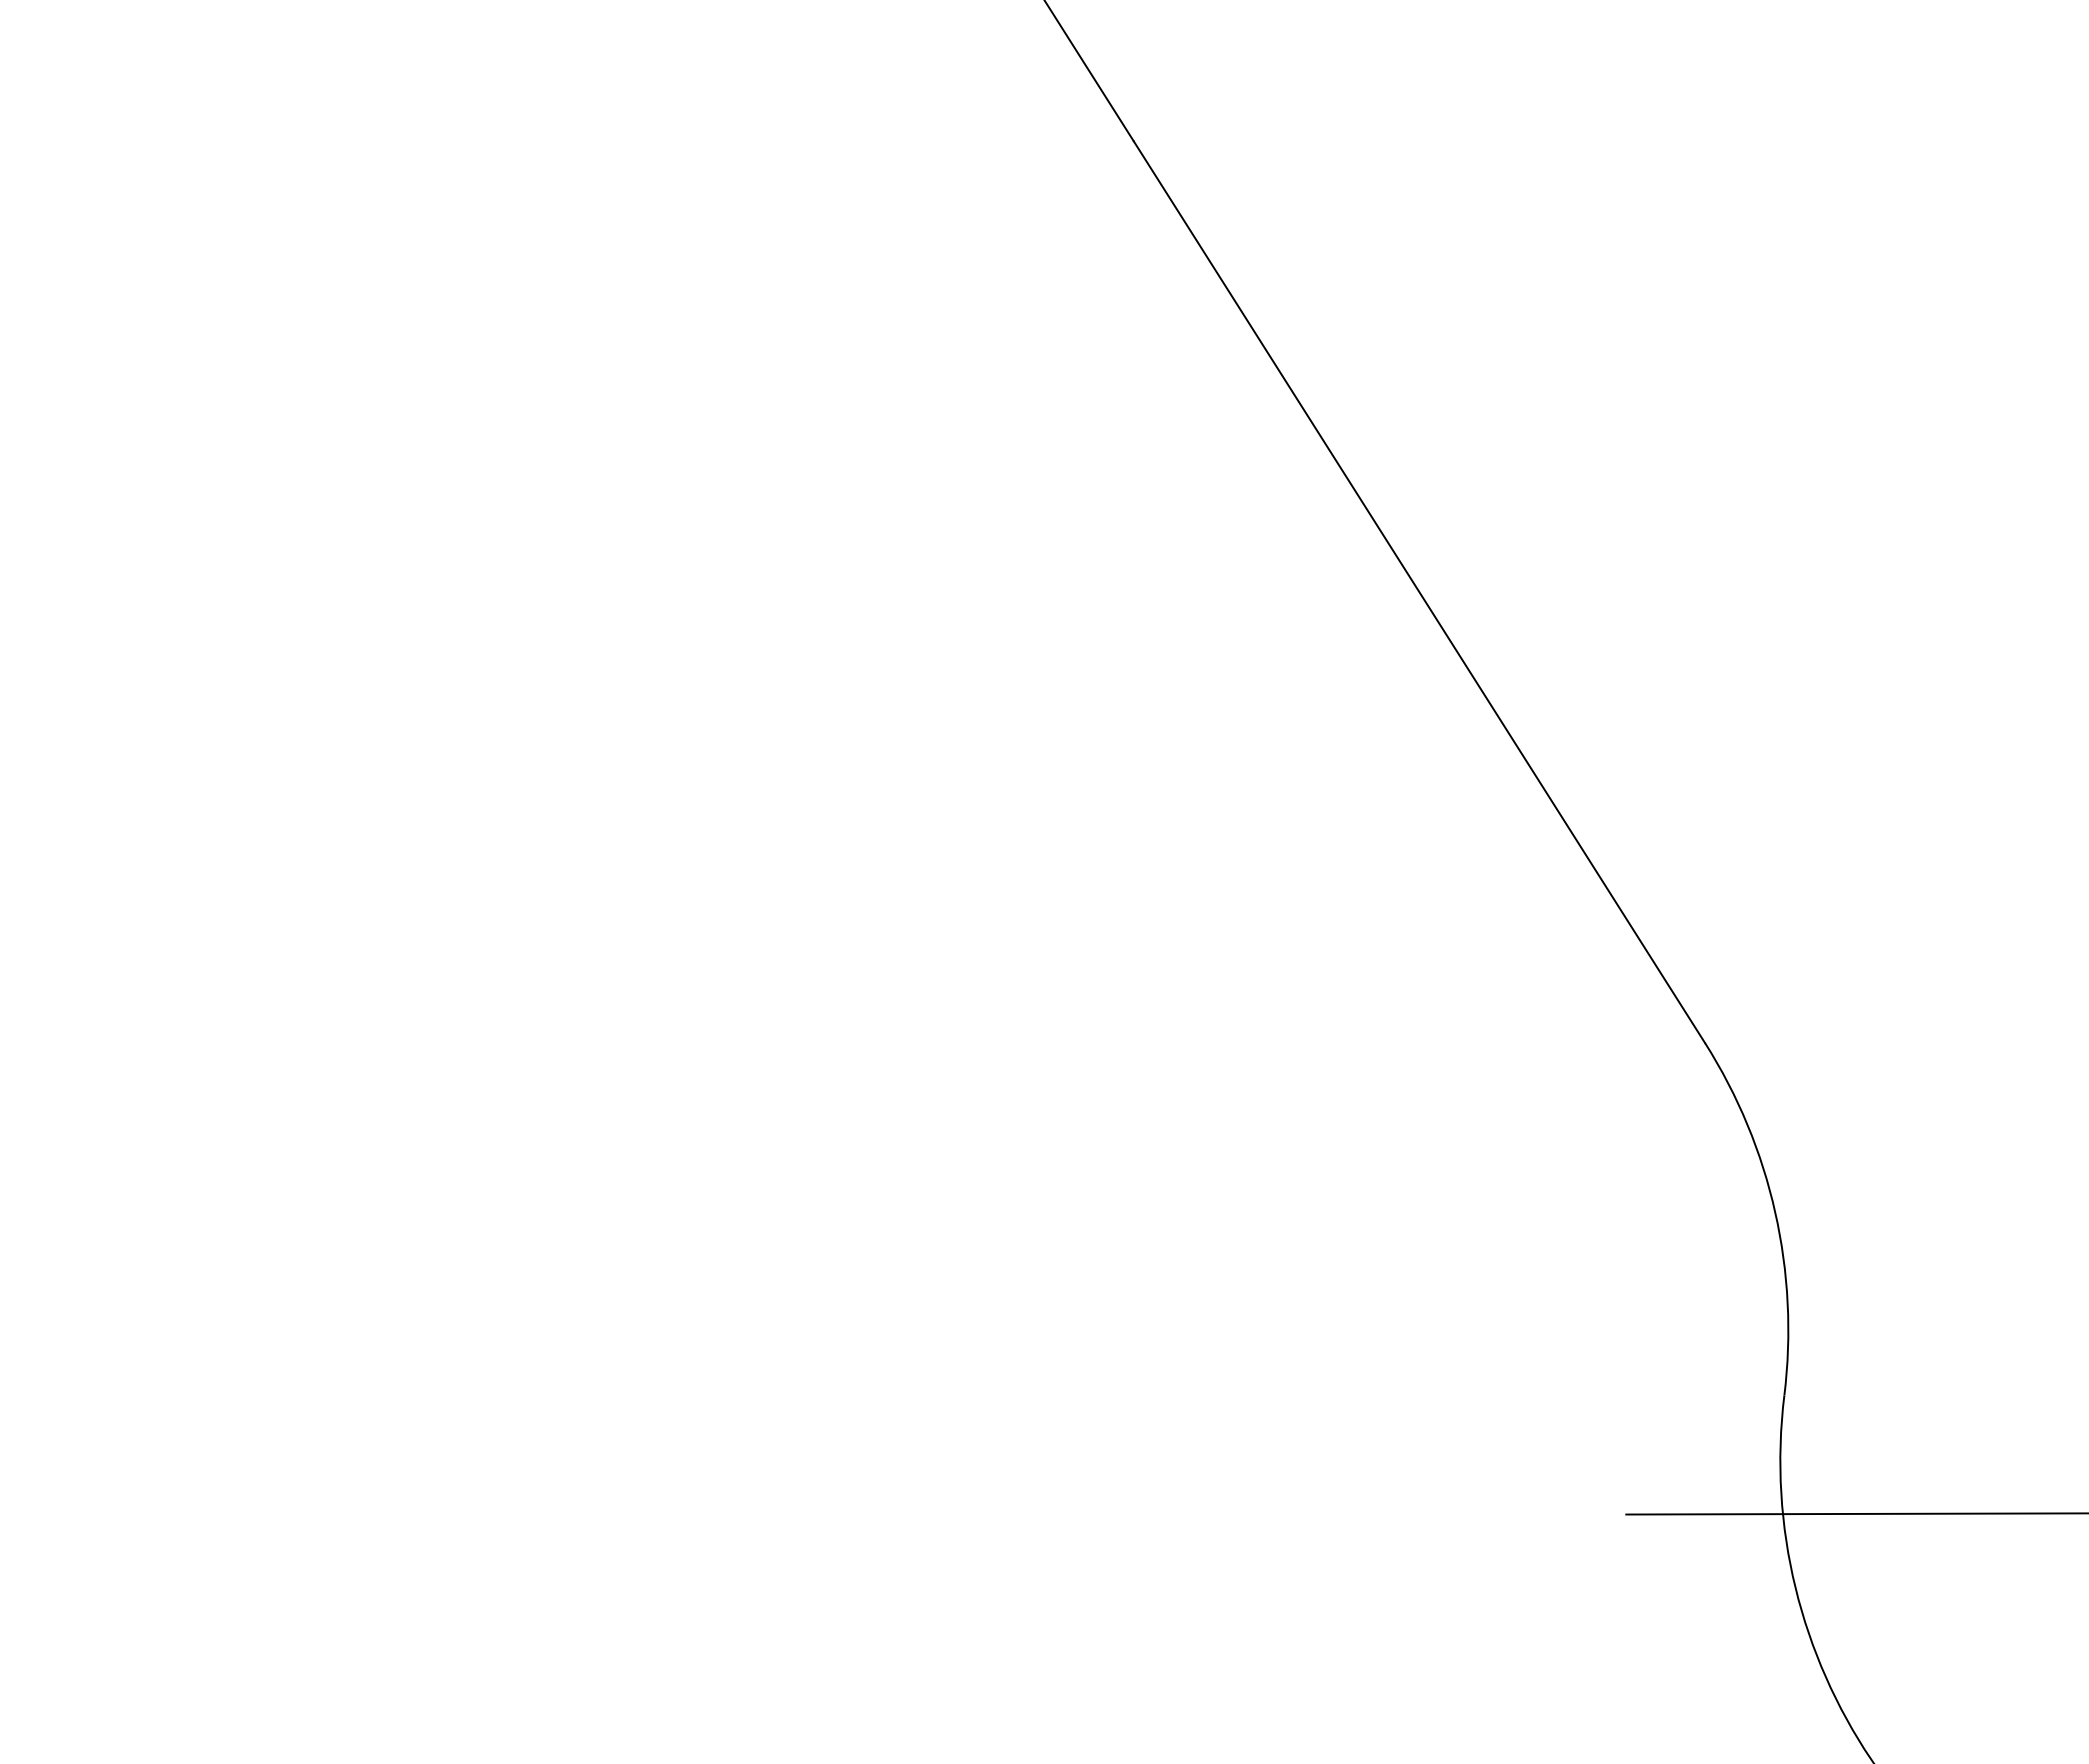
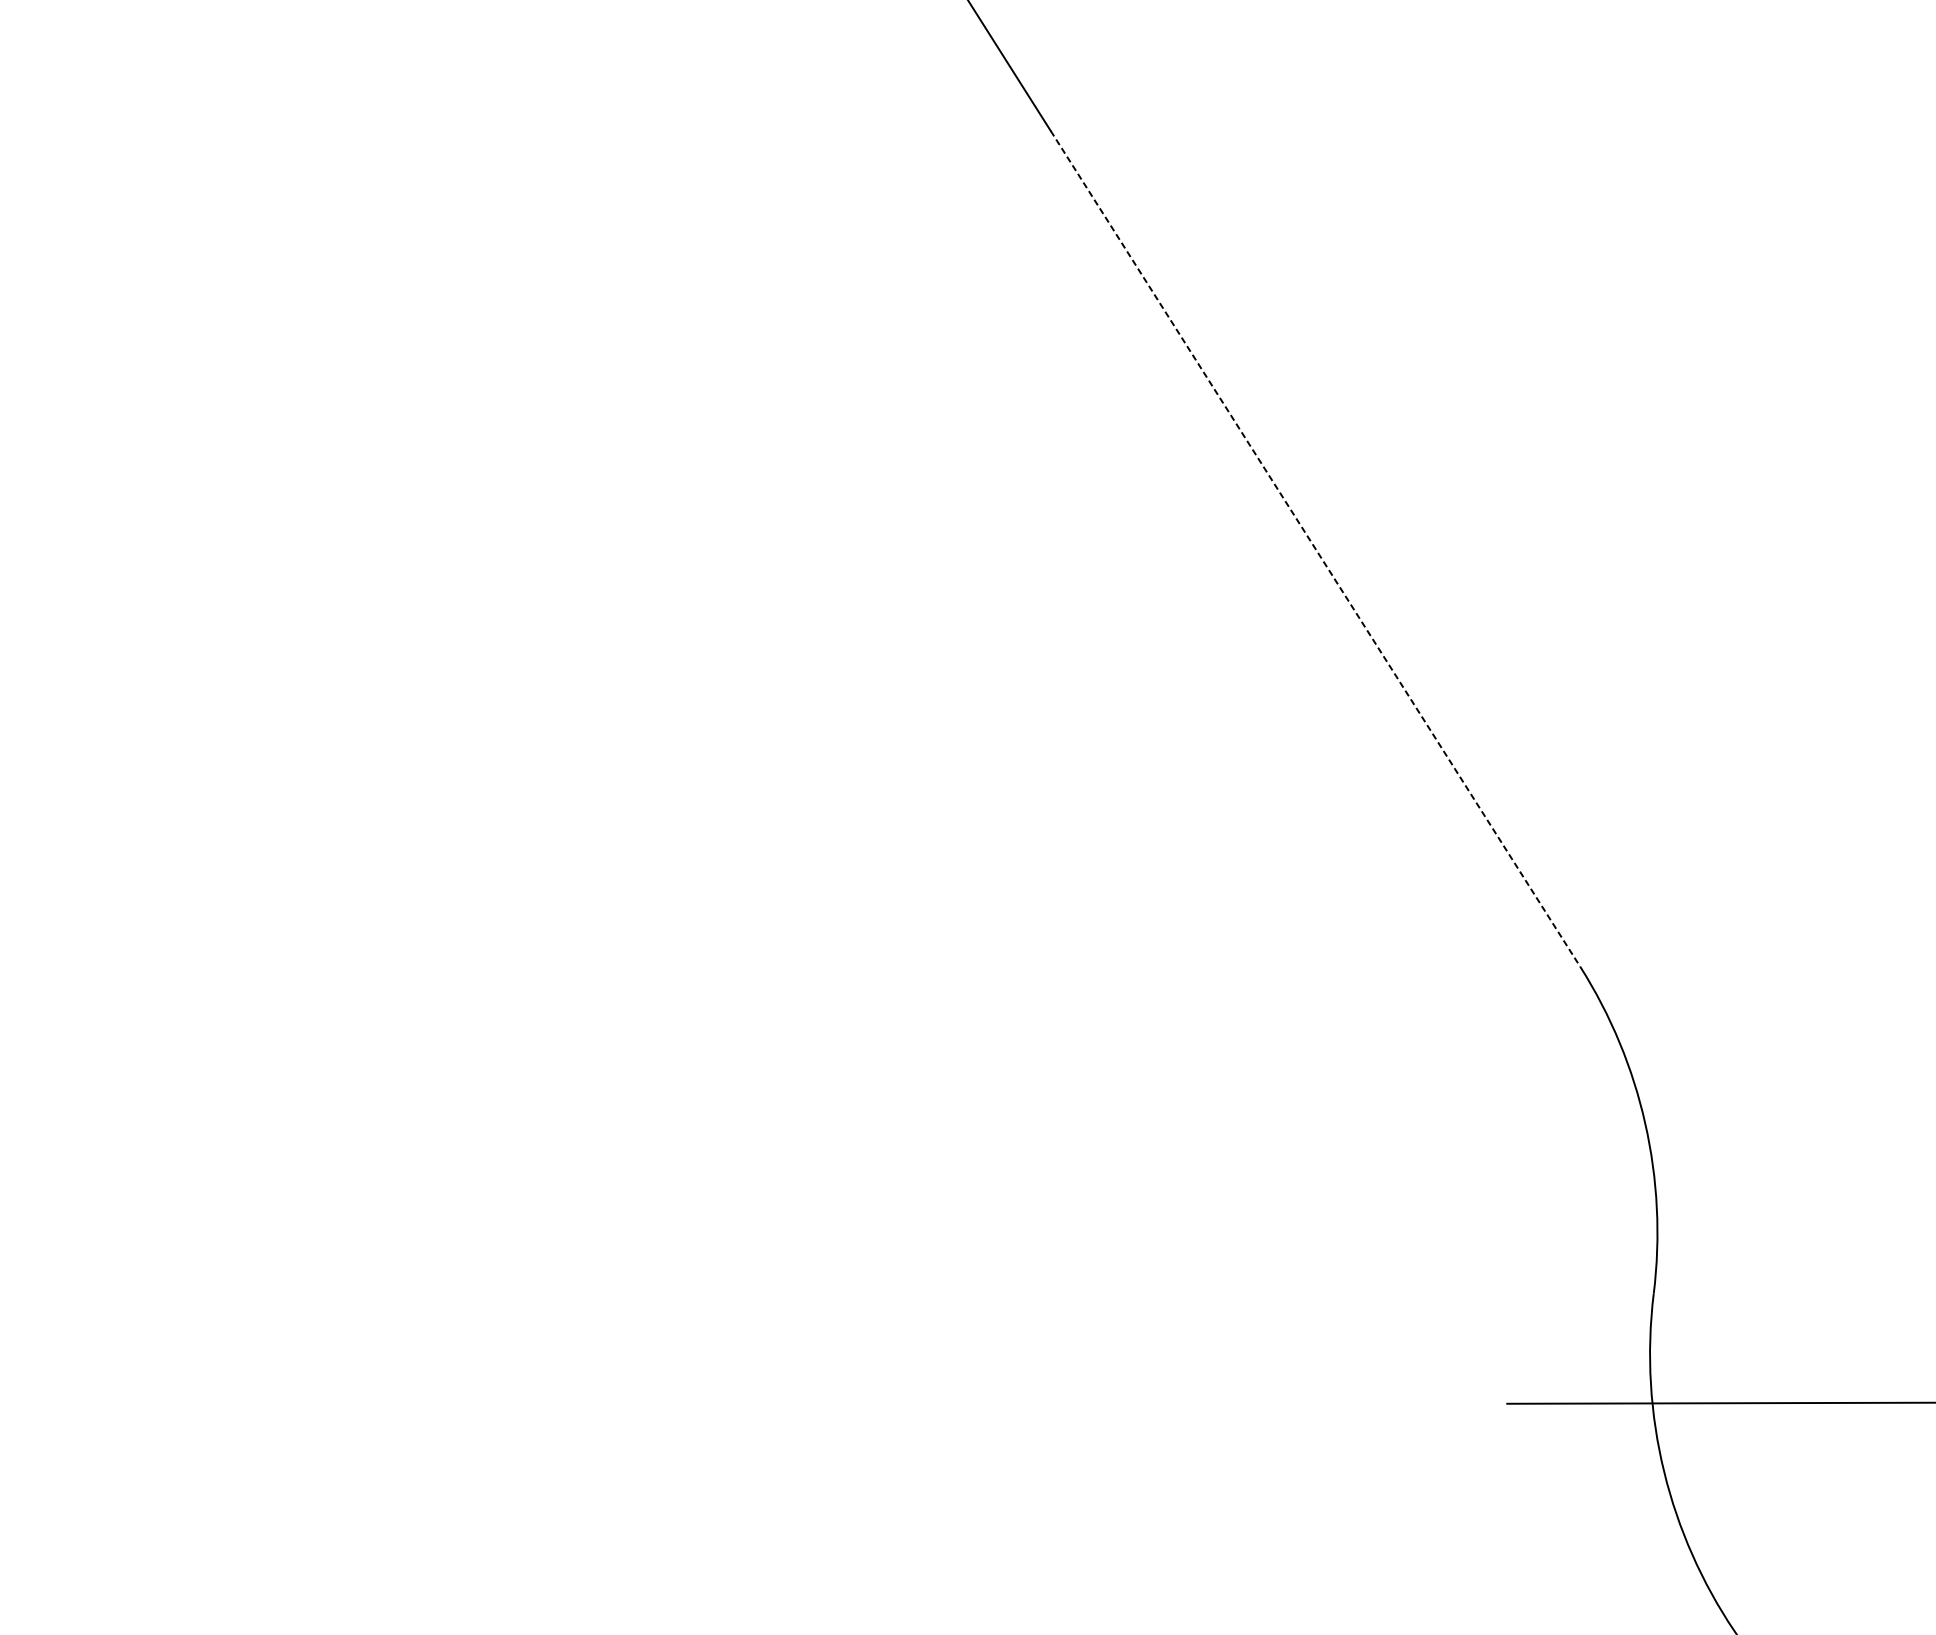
line: (1419, 592) -> (1315, 549), solid -> dashed

